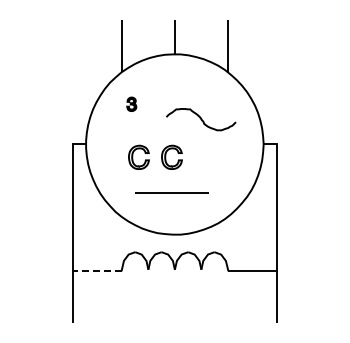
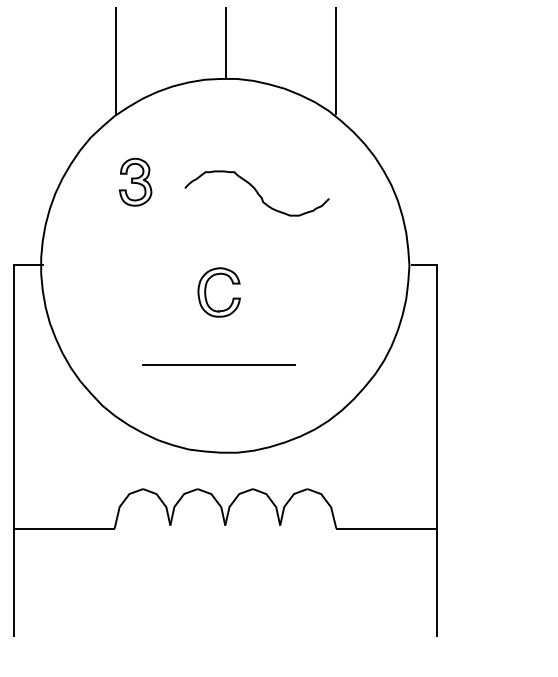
part: (131, 104) -> (135, 182), size x1.67
curve: (201, 119) -> (257, 193), moved
part: (138, 156) -> (149, 290), removed
line: (96, 271) -> (62, 529), dashed -> solid

